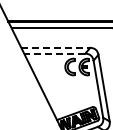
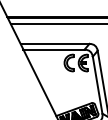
line: (56, 47) -> (55, 43), dashed -> solid
line: (54, 53) -> (53, 49), dashed -> solid

